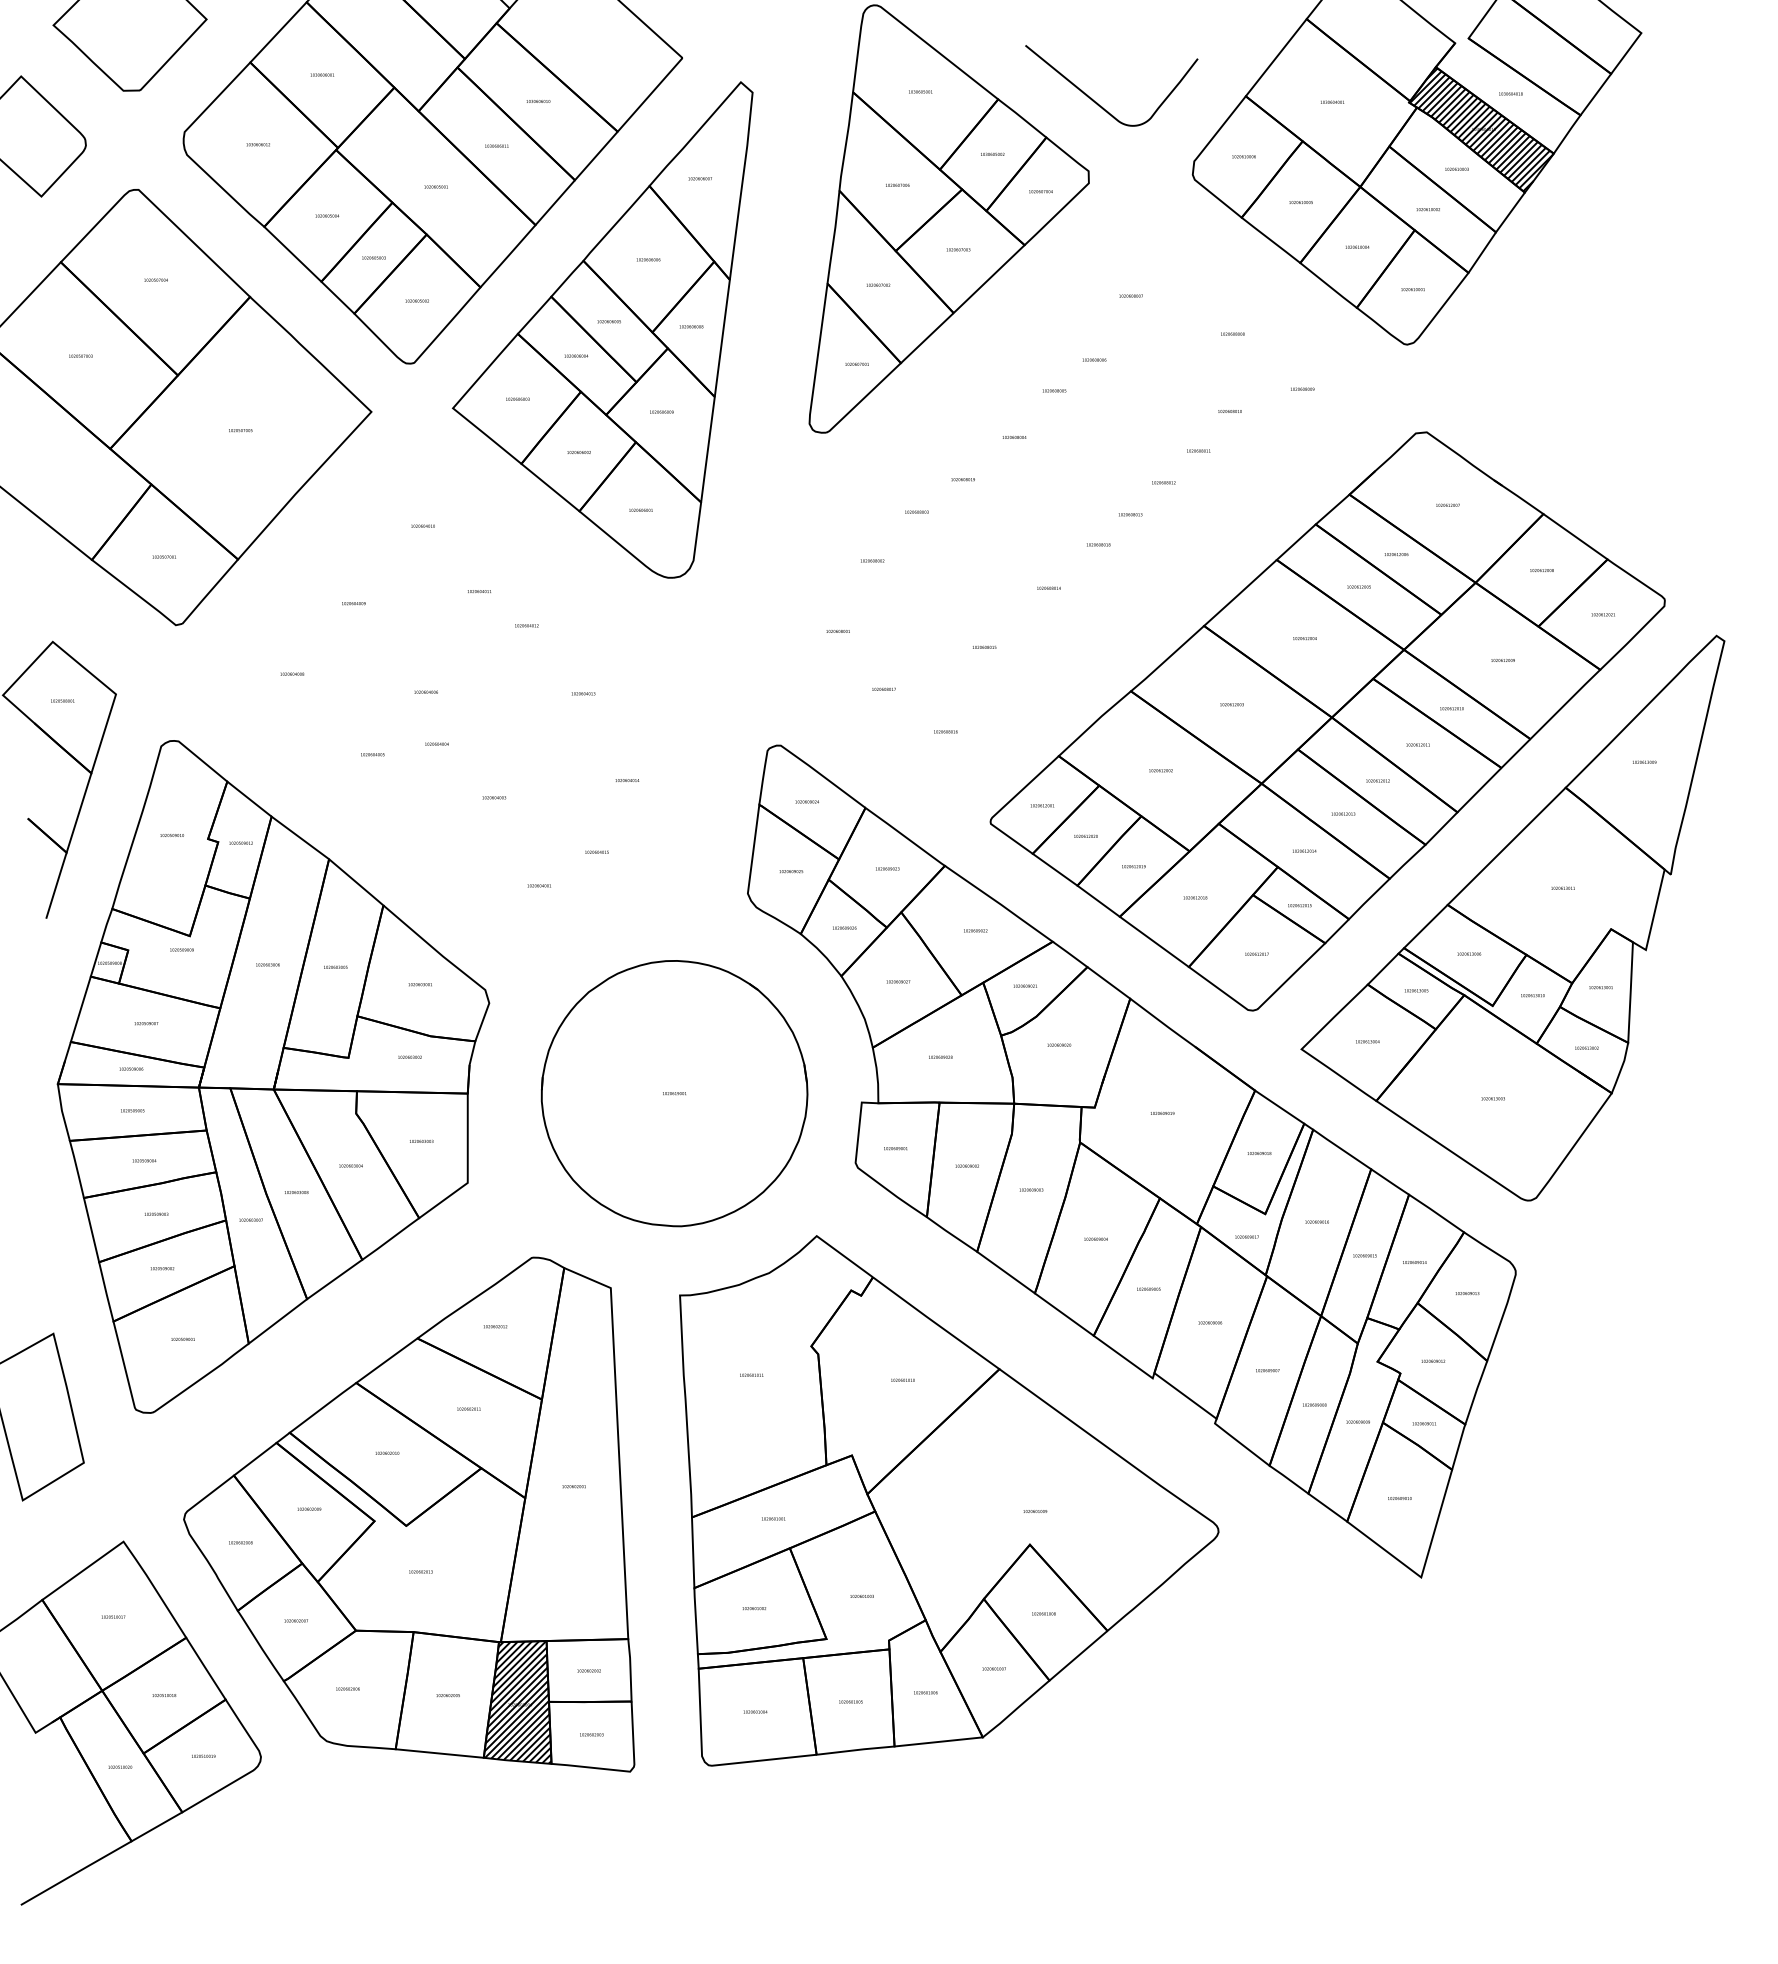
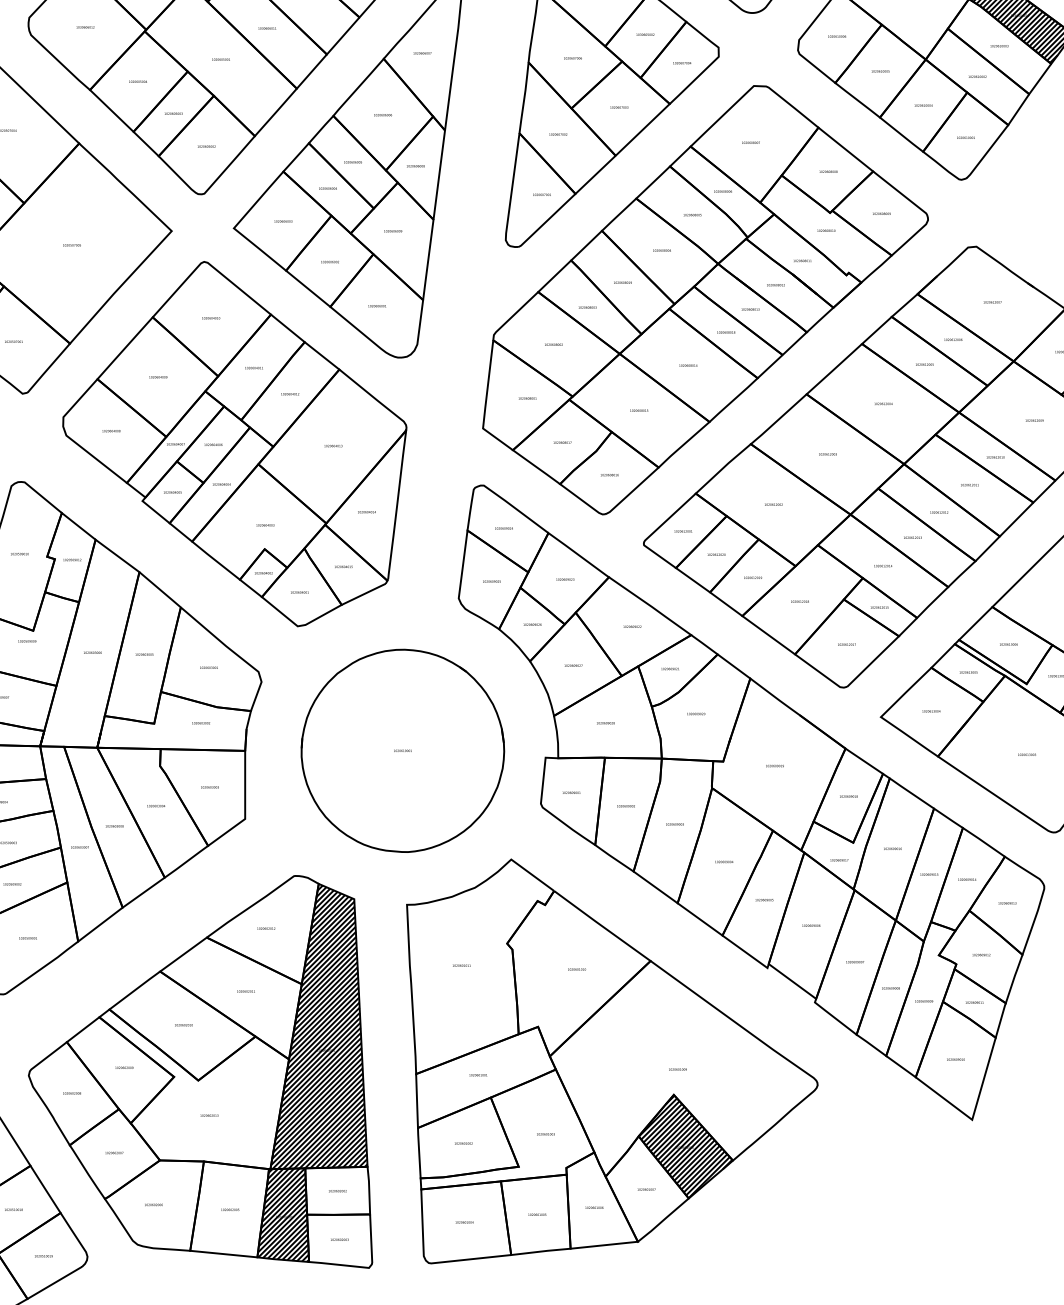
part: (1071, 502) -> (705, 300), added
part: (454, 691) -> (235, 444), added
hatch: (564, 1455) -> (318, 1026), added
hatch: (1045, 1612) -> (685, 1146), added

